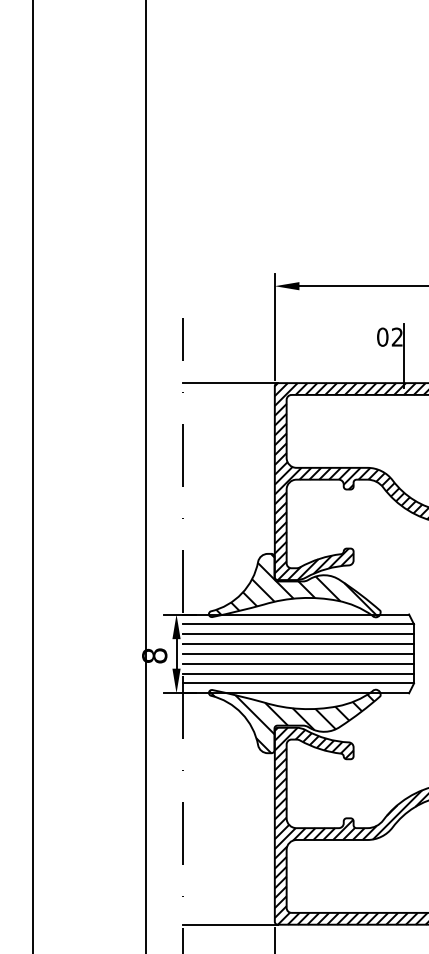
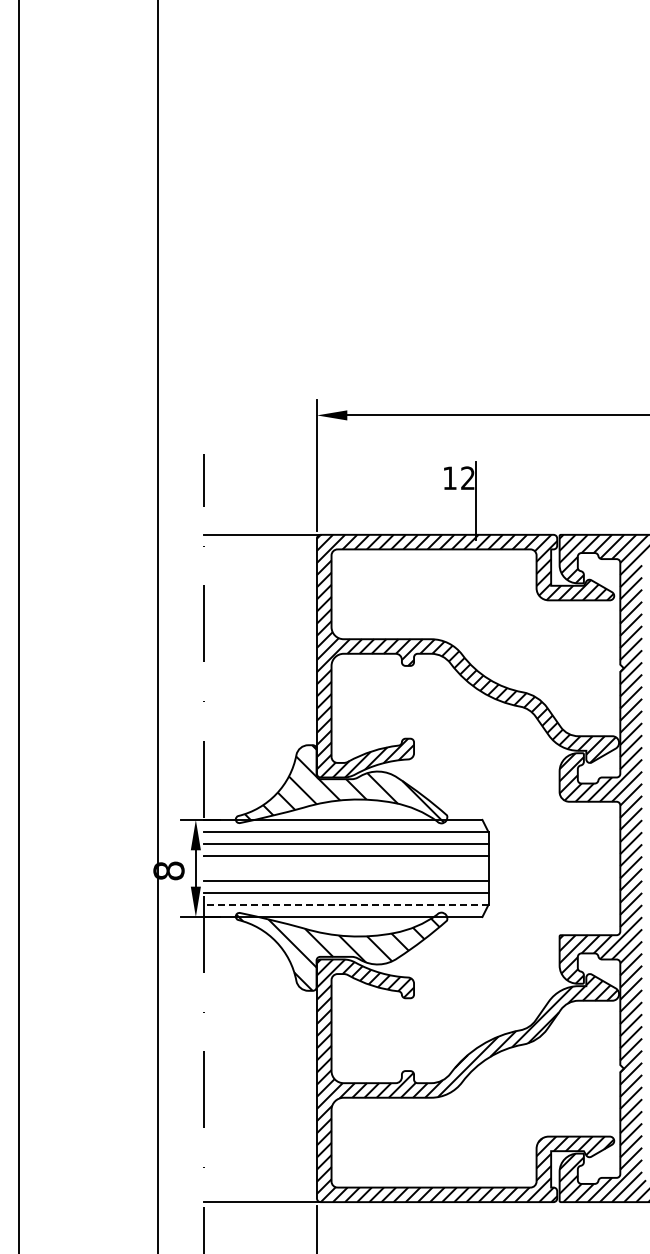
text: (382, 337) -> (449, 478), 02 -> 12
line: (297, 653) -> (345, 868), removed
line: (297, 683) -> (345, 904), solid -> dashed

